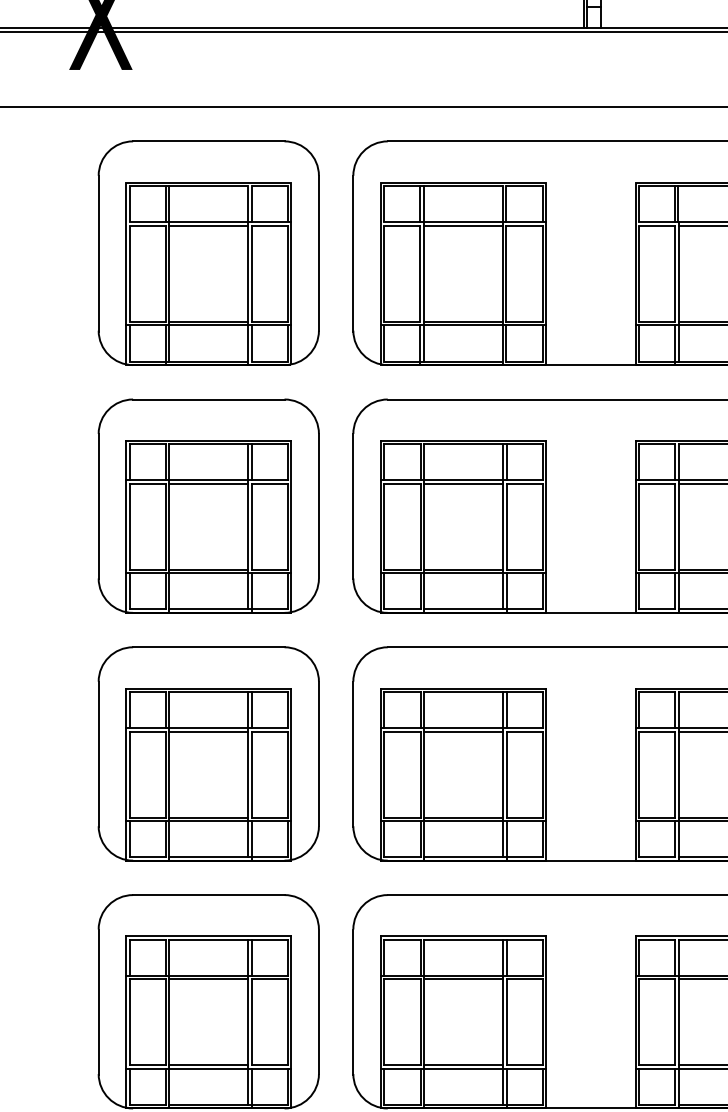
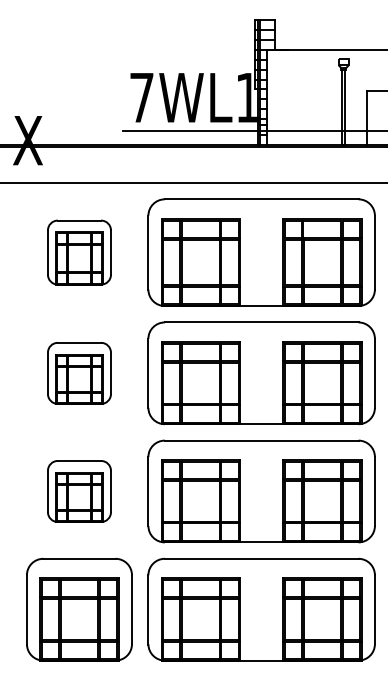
part: (208, 252) -> (79, 252), size x0.6
part: (208, 506) -> (79, 373), size x0.6
part: (208, 753) -> (79, 491), size x0.6

